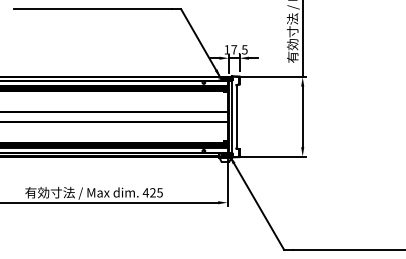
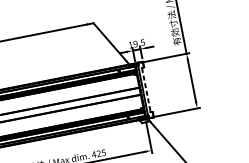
text: (234, 49) -> (135, 43), 17.5 -> 19.5
line: (236, 116) -> (146, 89), solid -> dashed

